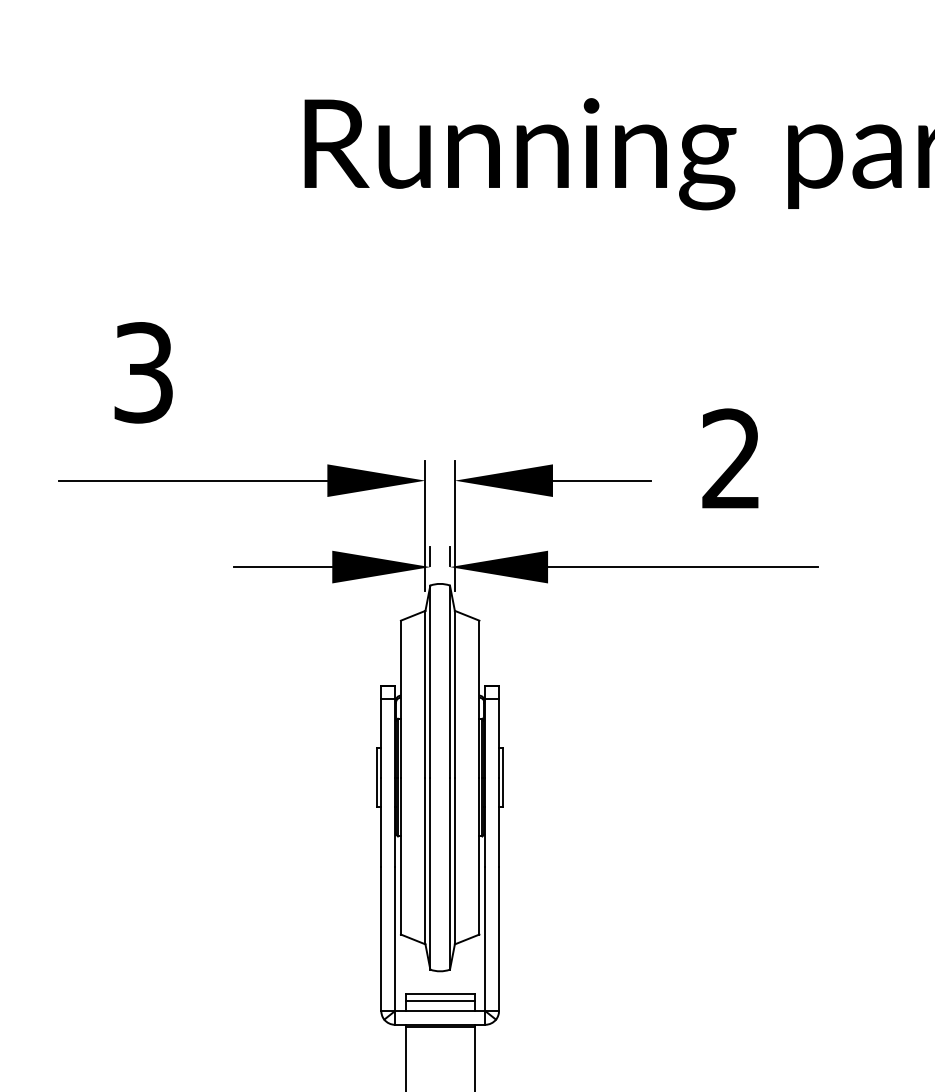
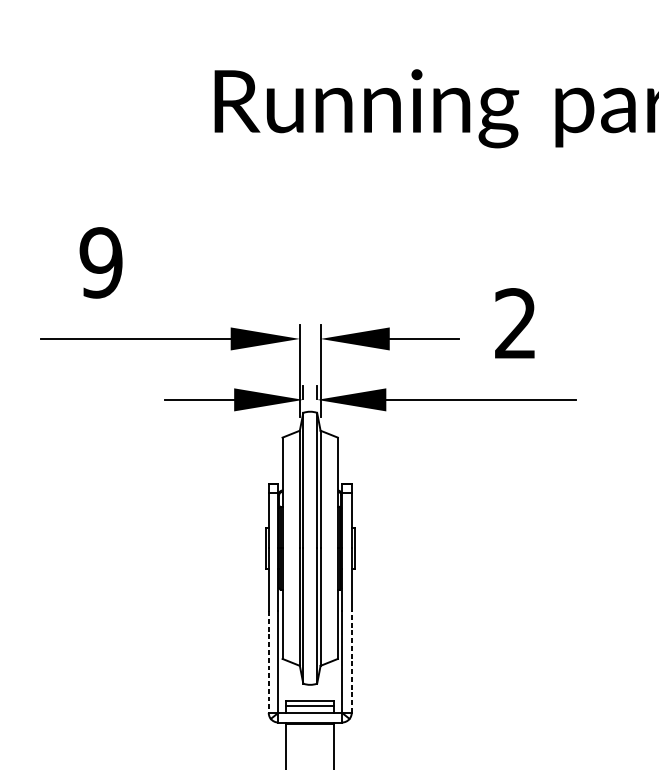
text: (143, 372) -> (101, 262), 3 -> 9
line: (499, 938) -> (352, 661), solid -> dashed
line: (381, 939) -> (268, 662), solid -> dashed

